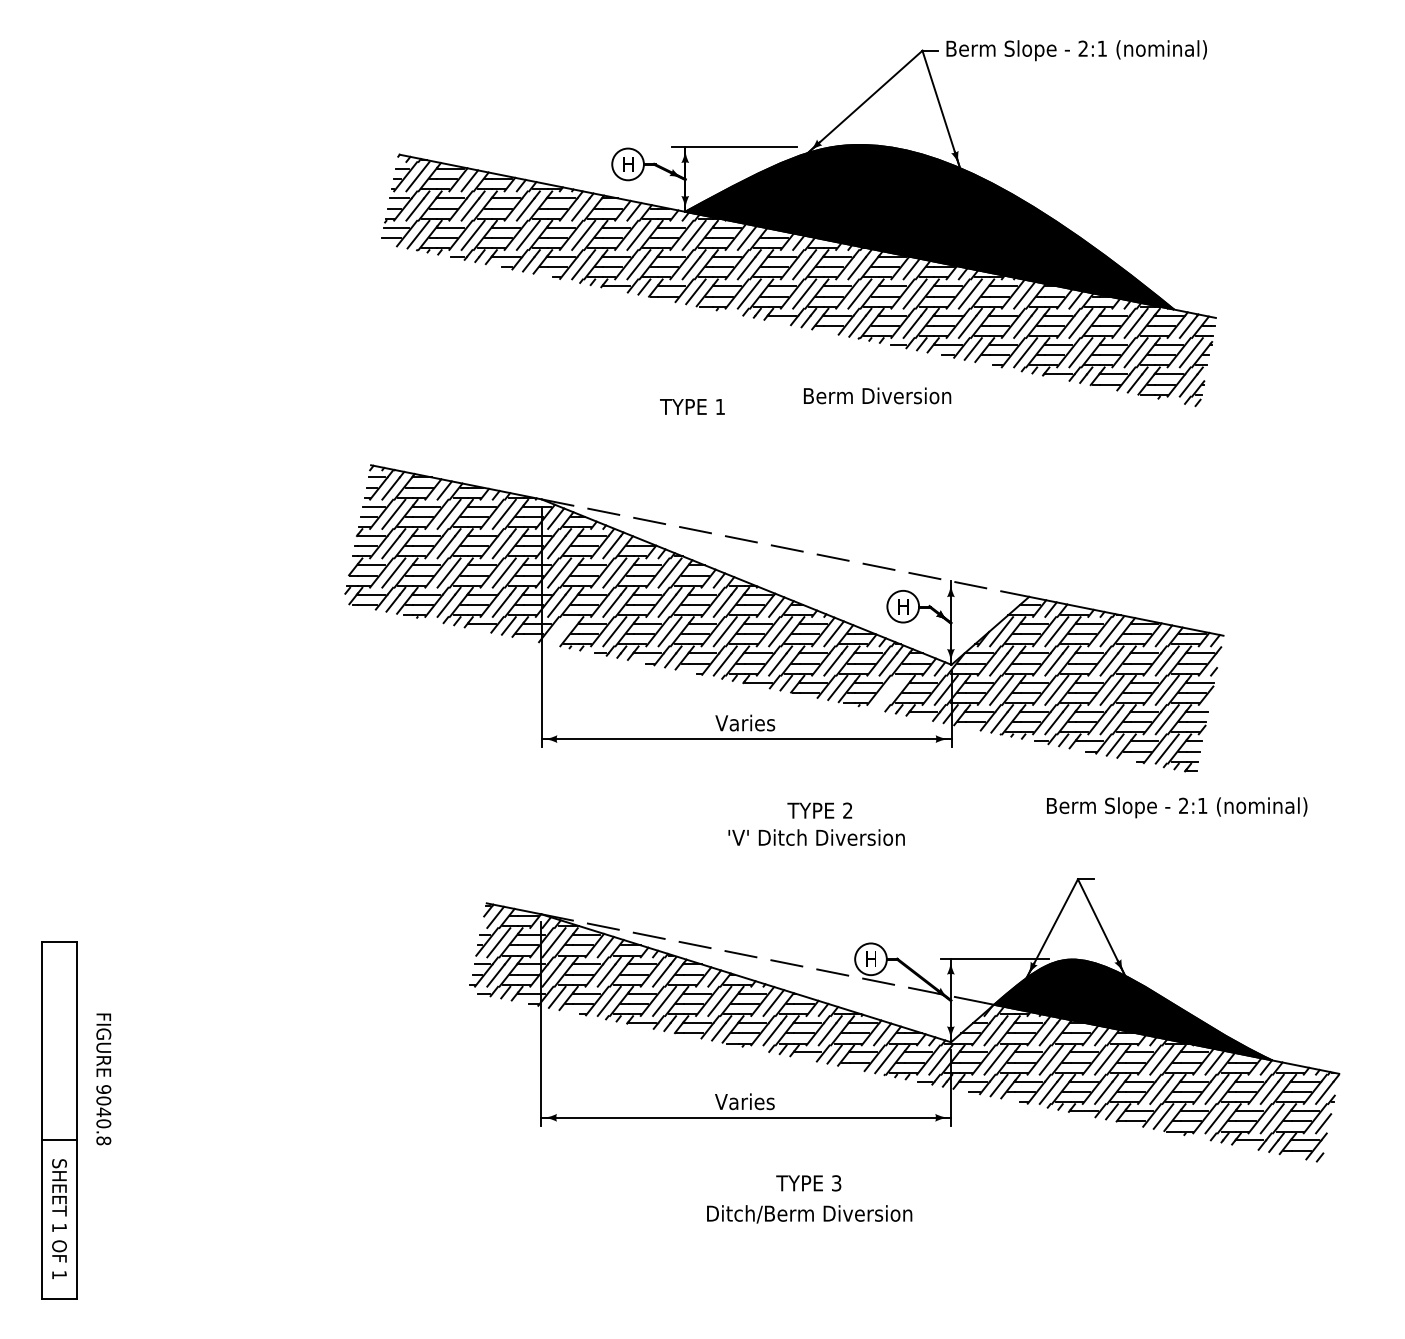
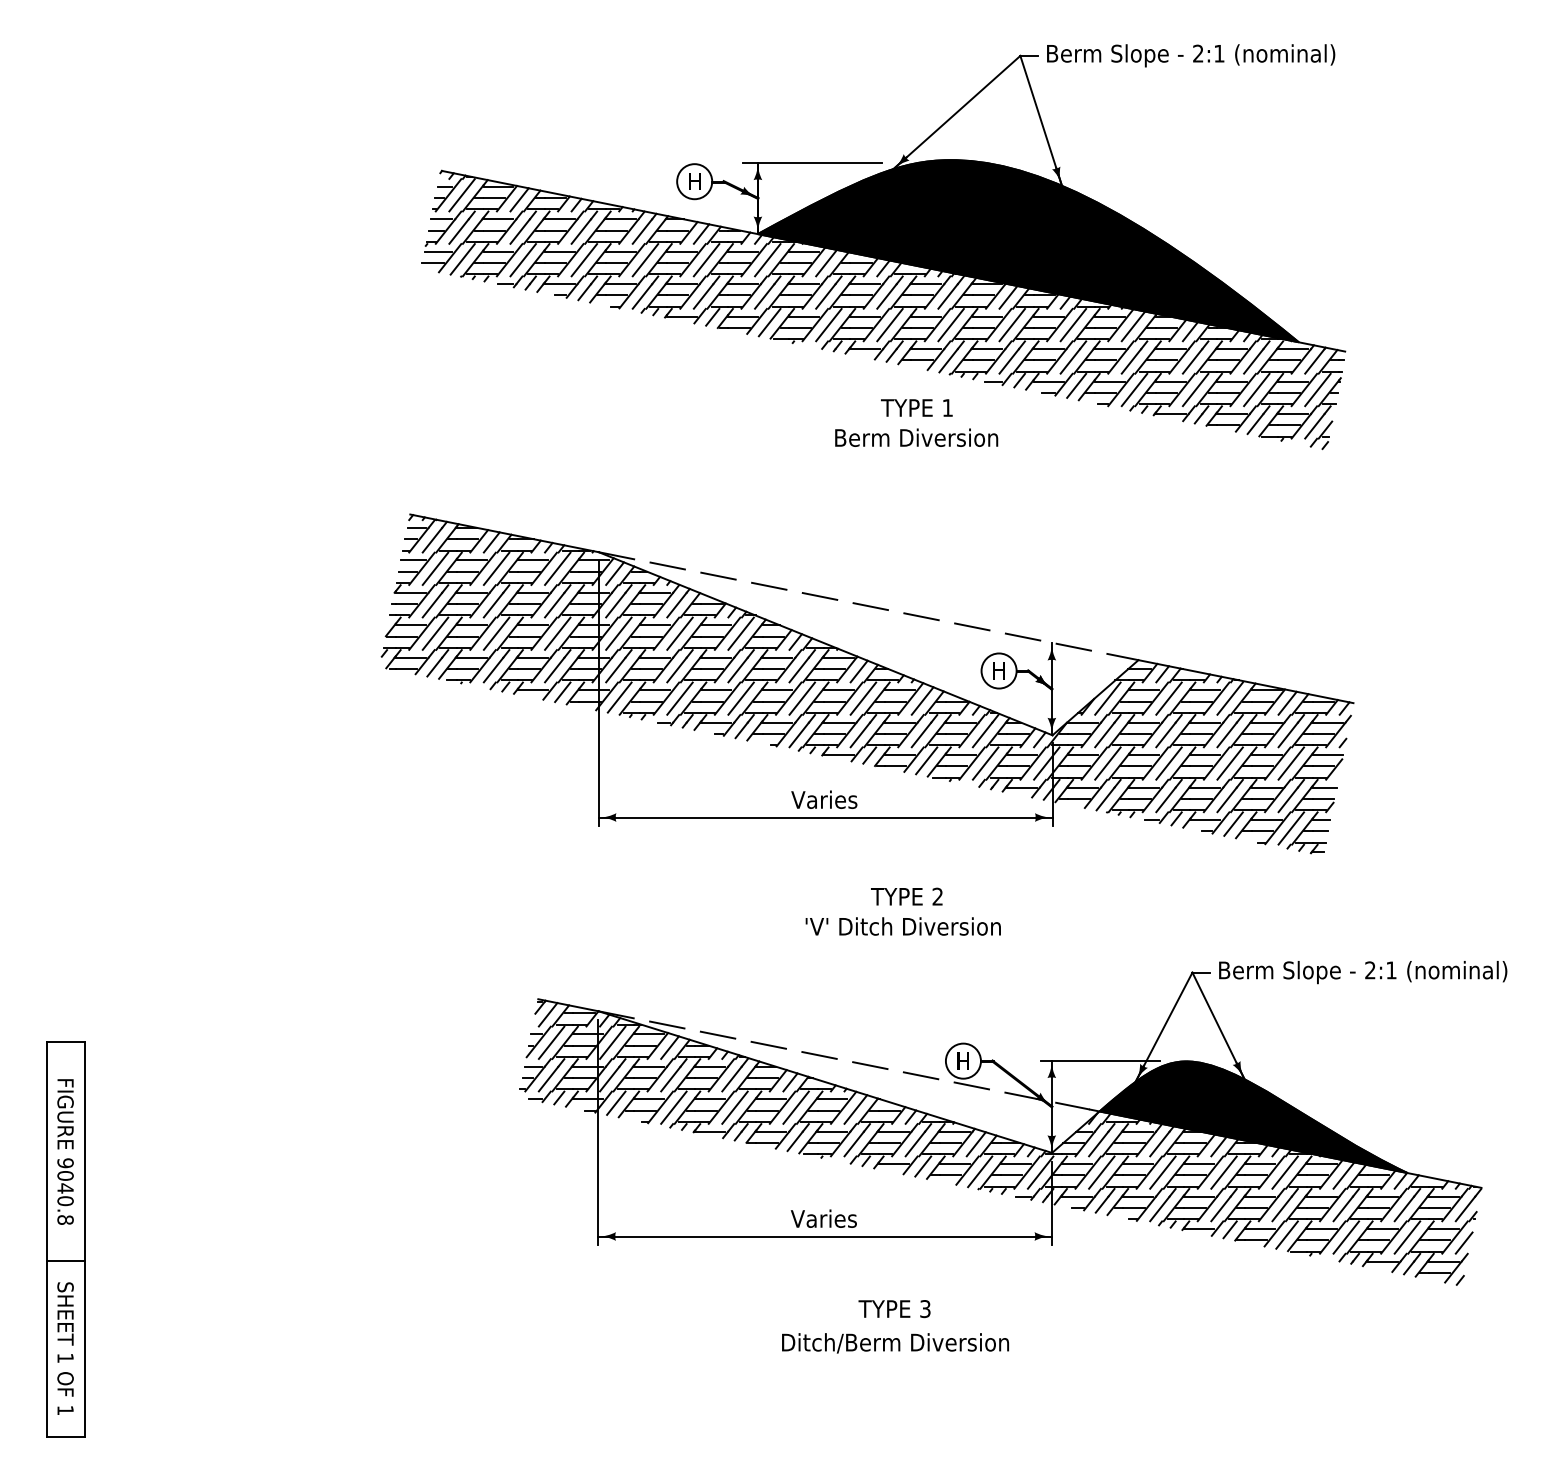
text: (877, 395) -> (916, 437), moved
text: (692, 406) -> (916, 407), moved
line: (560, 630) -> (619, 697), added
line: (890, 690) -> (985, 763), added
text: (1177, 807) -> (1363, 972), moved
text: (103, 1078) -> (65, 1151), moved

